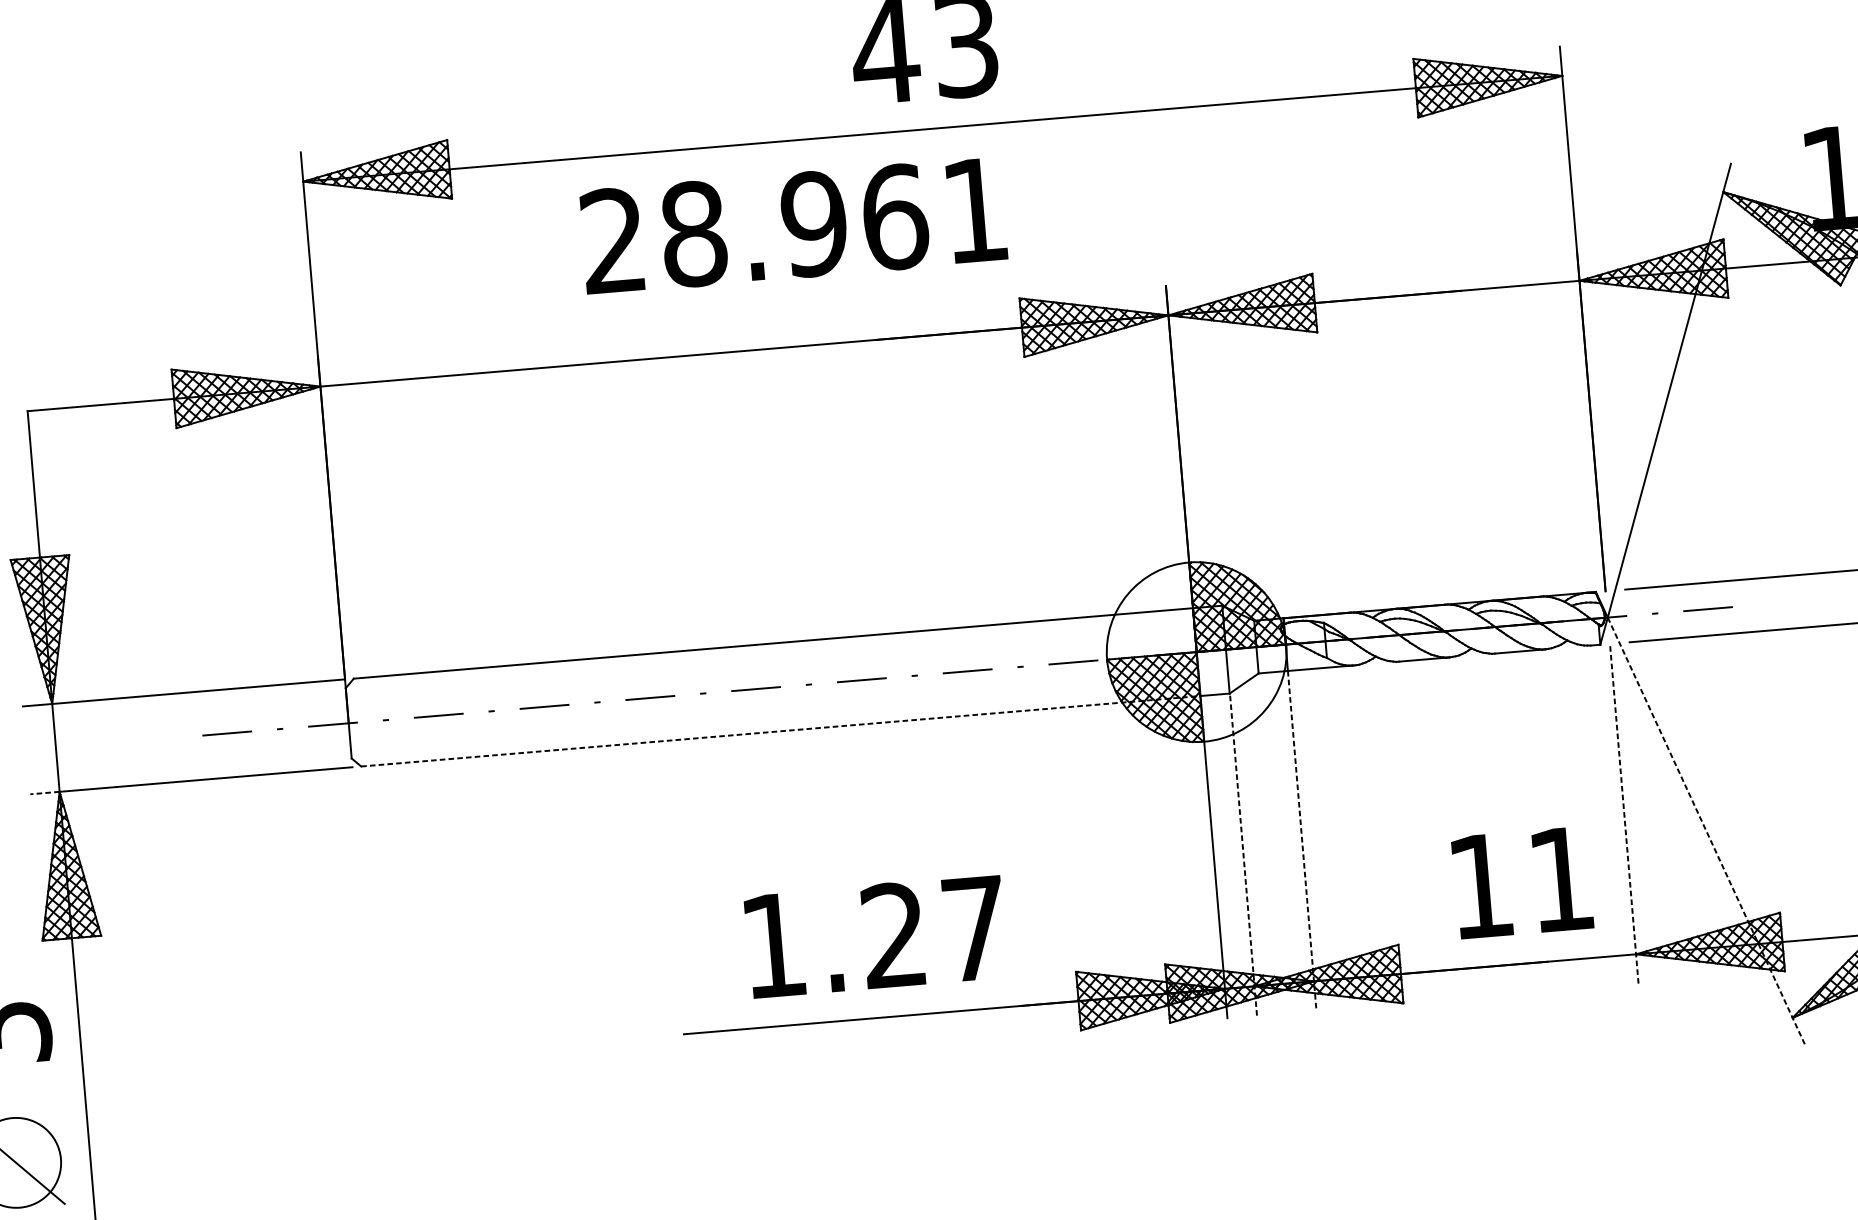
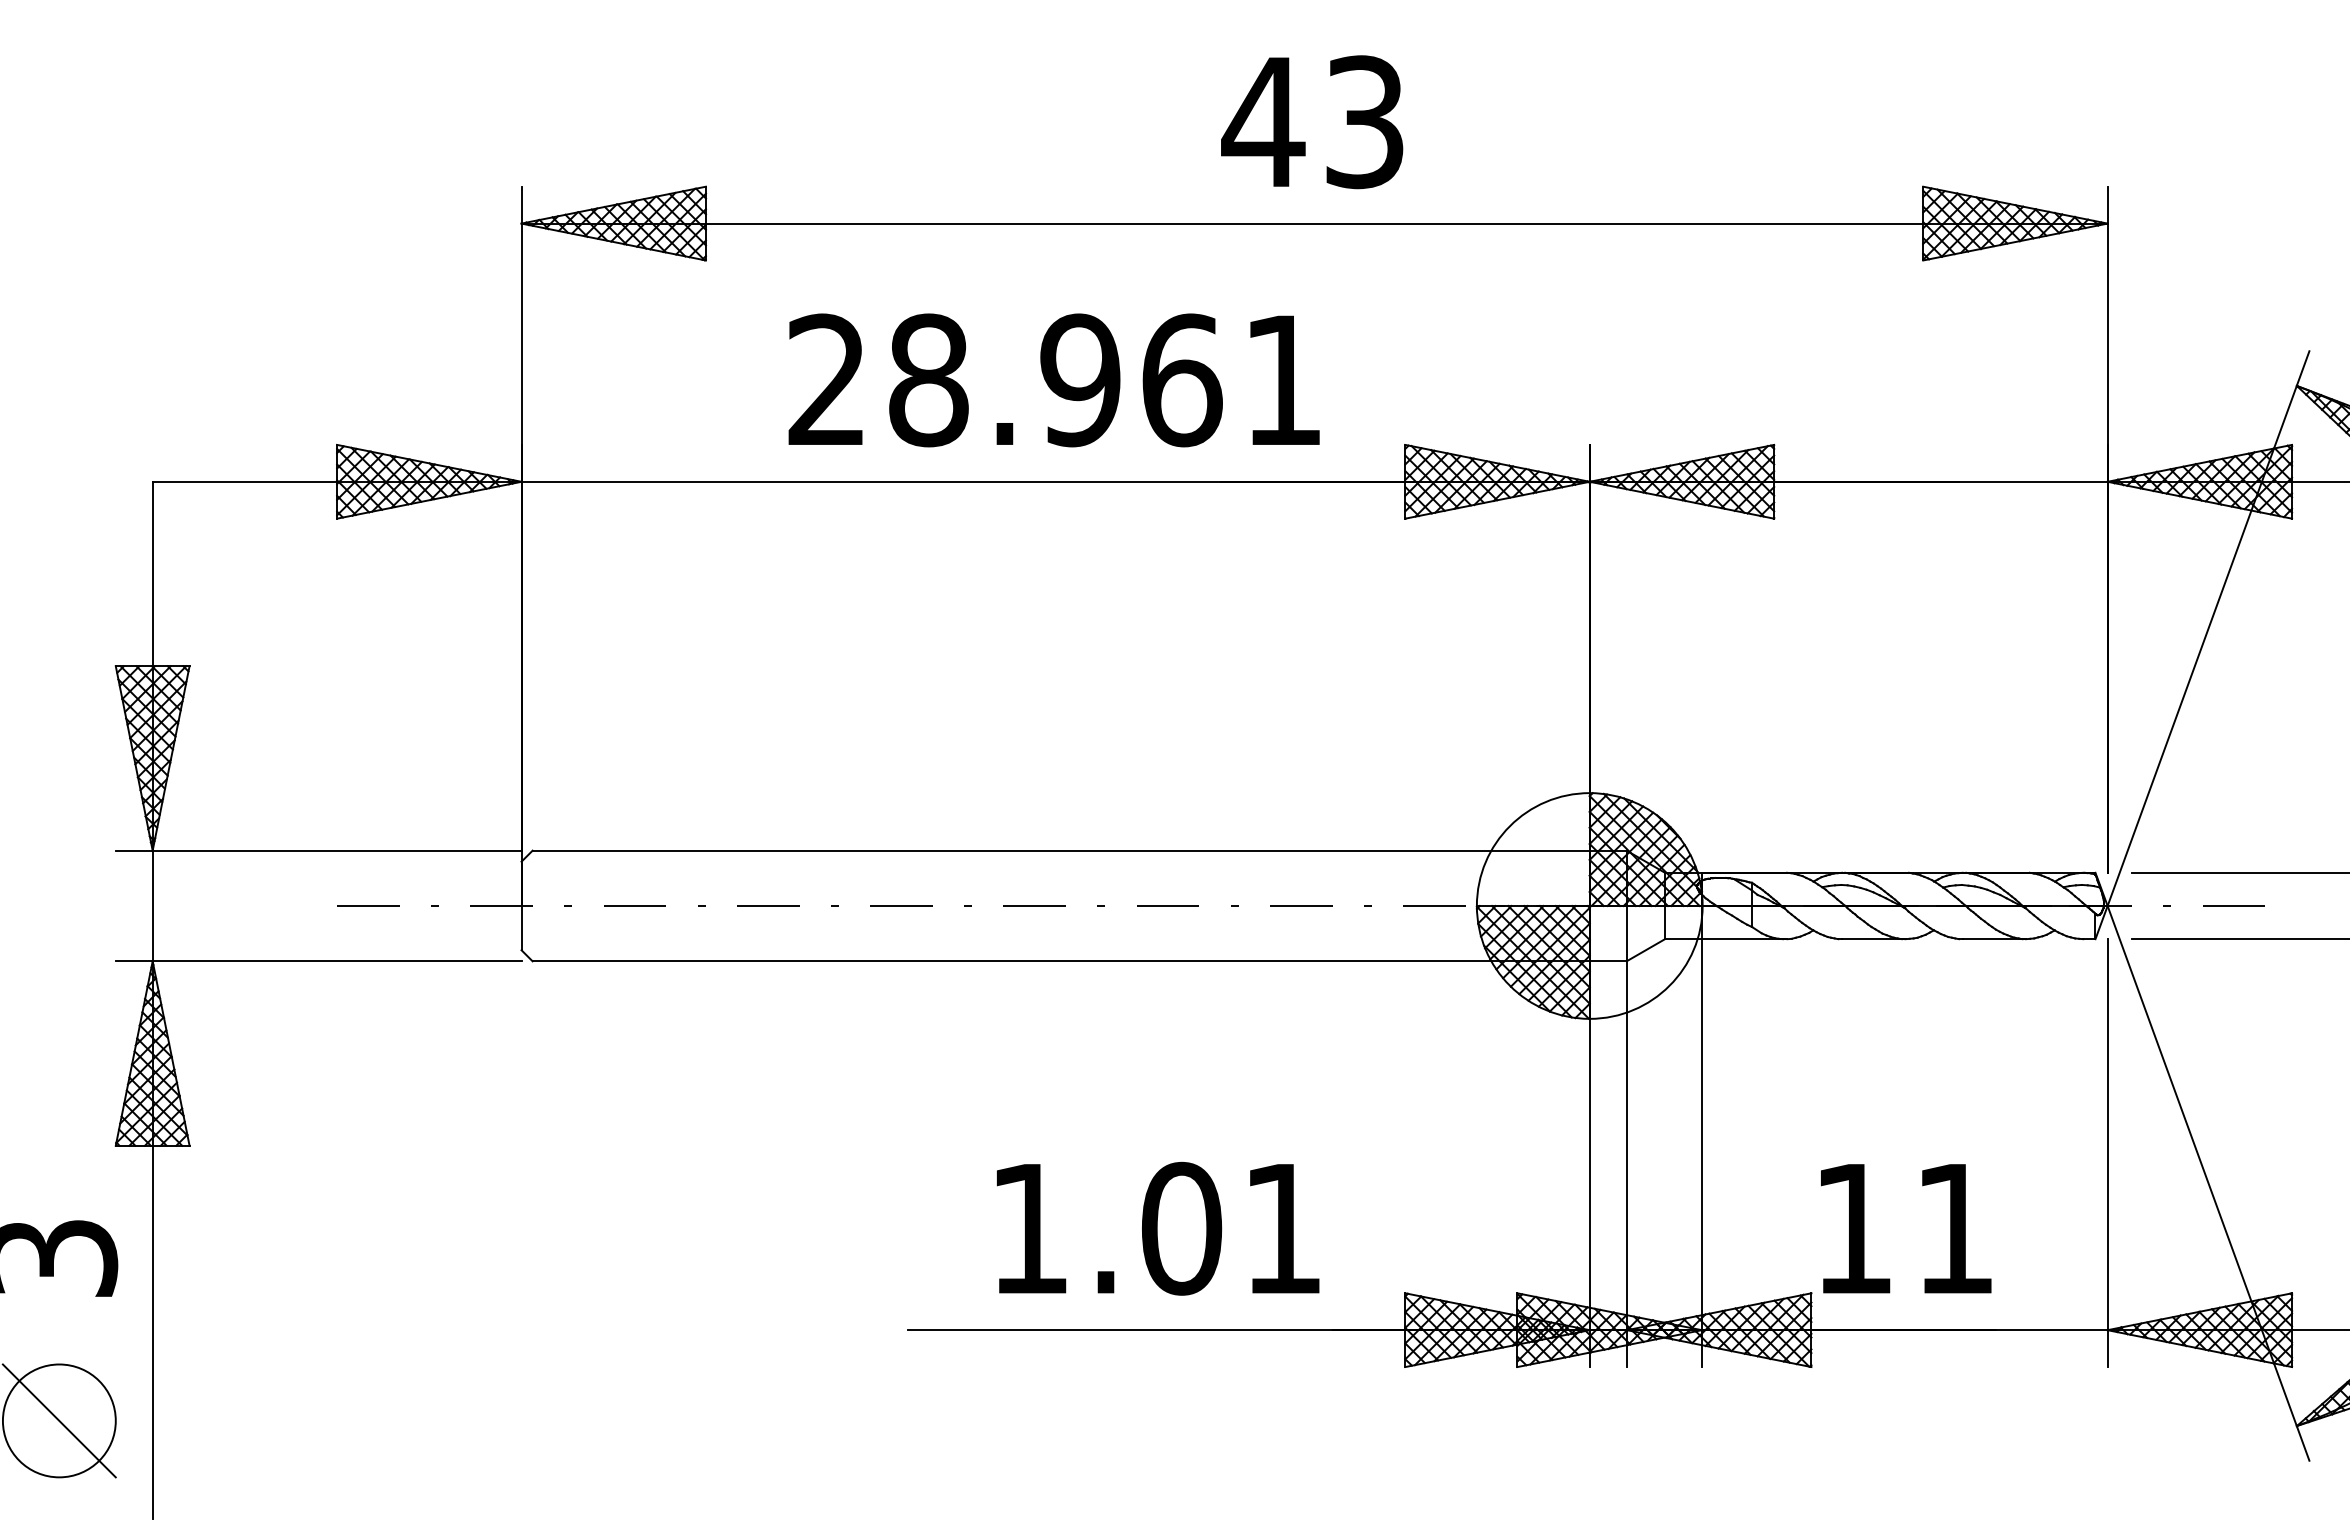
text: (792, 225) -> (1053, 380), moved
line: (781, 731) -> (1061, 961), dashed -> solid
line: (44, 793) -> (133, 961), dashed -> solid
line: (1624, 814) -> (2107, 1153), dashed -> solid
line: (1706, 831) -> (2208, 1183), dashed -> solid
line: (1301, 841) -> (1701, 1153), dashed -> solid
line: (1243, 854) -> (1627, 1164), dashed -> solid
text: (1522, 882) -> (1906, 1228), moved
text: (933, 932) -> (1231, 1228), 1.27 -> 1.01

